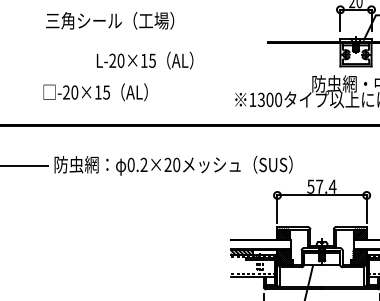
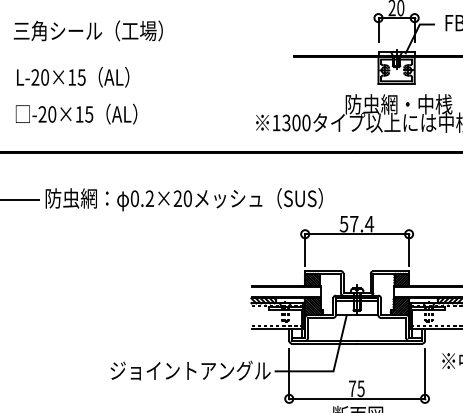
text: (109, 20) -> (87, 30), moved
text: (145, 59) -> (73, 76), moved
text: (95, 91) -> (76, 113), moved

